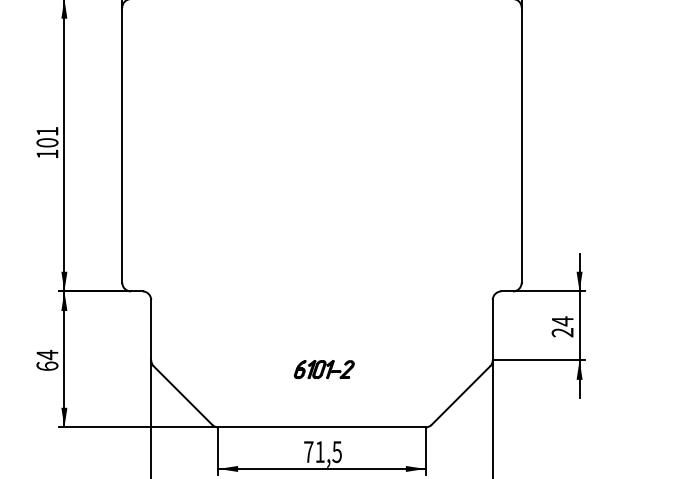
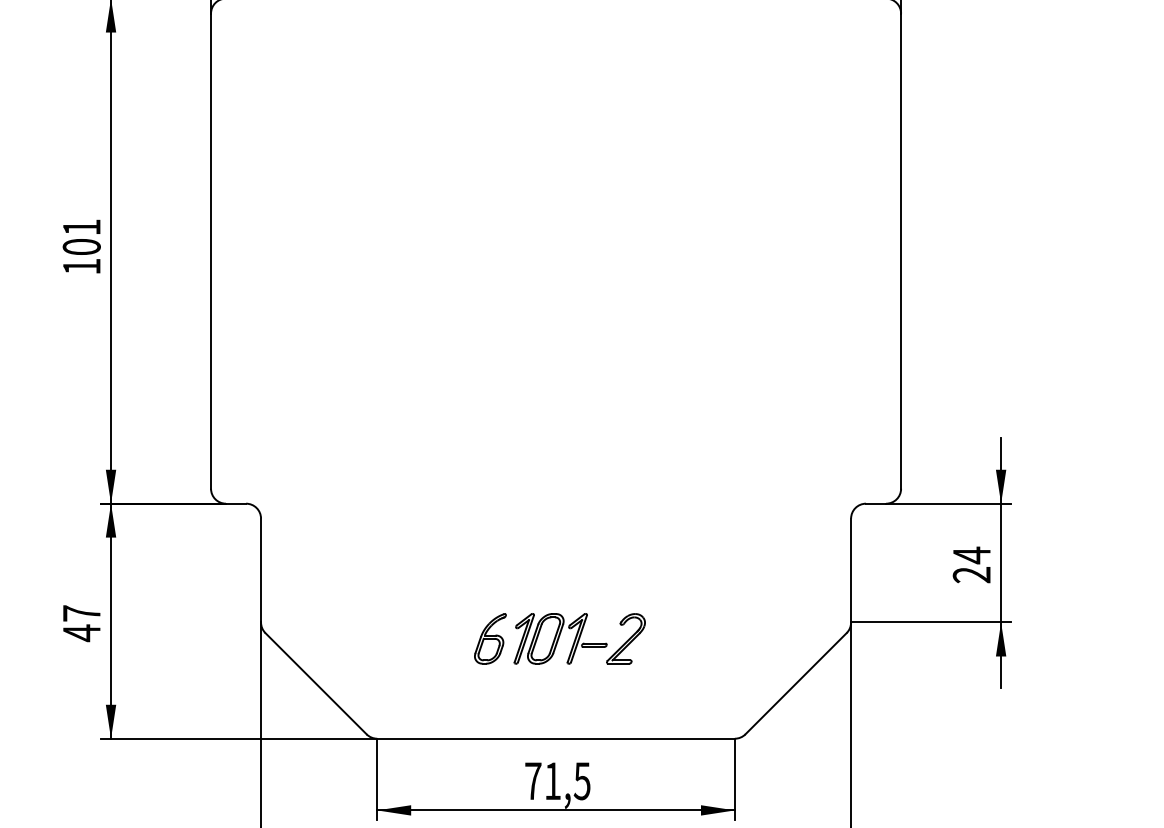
text: (47, 360) -> (81, 623), 64 -> 47
part: (324, 369) -> (560, 638), size x1.67

